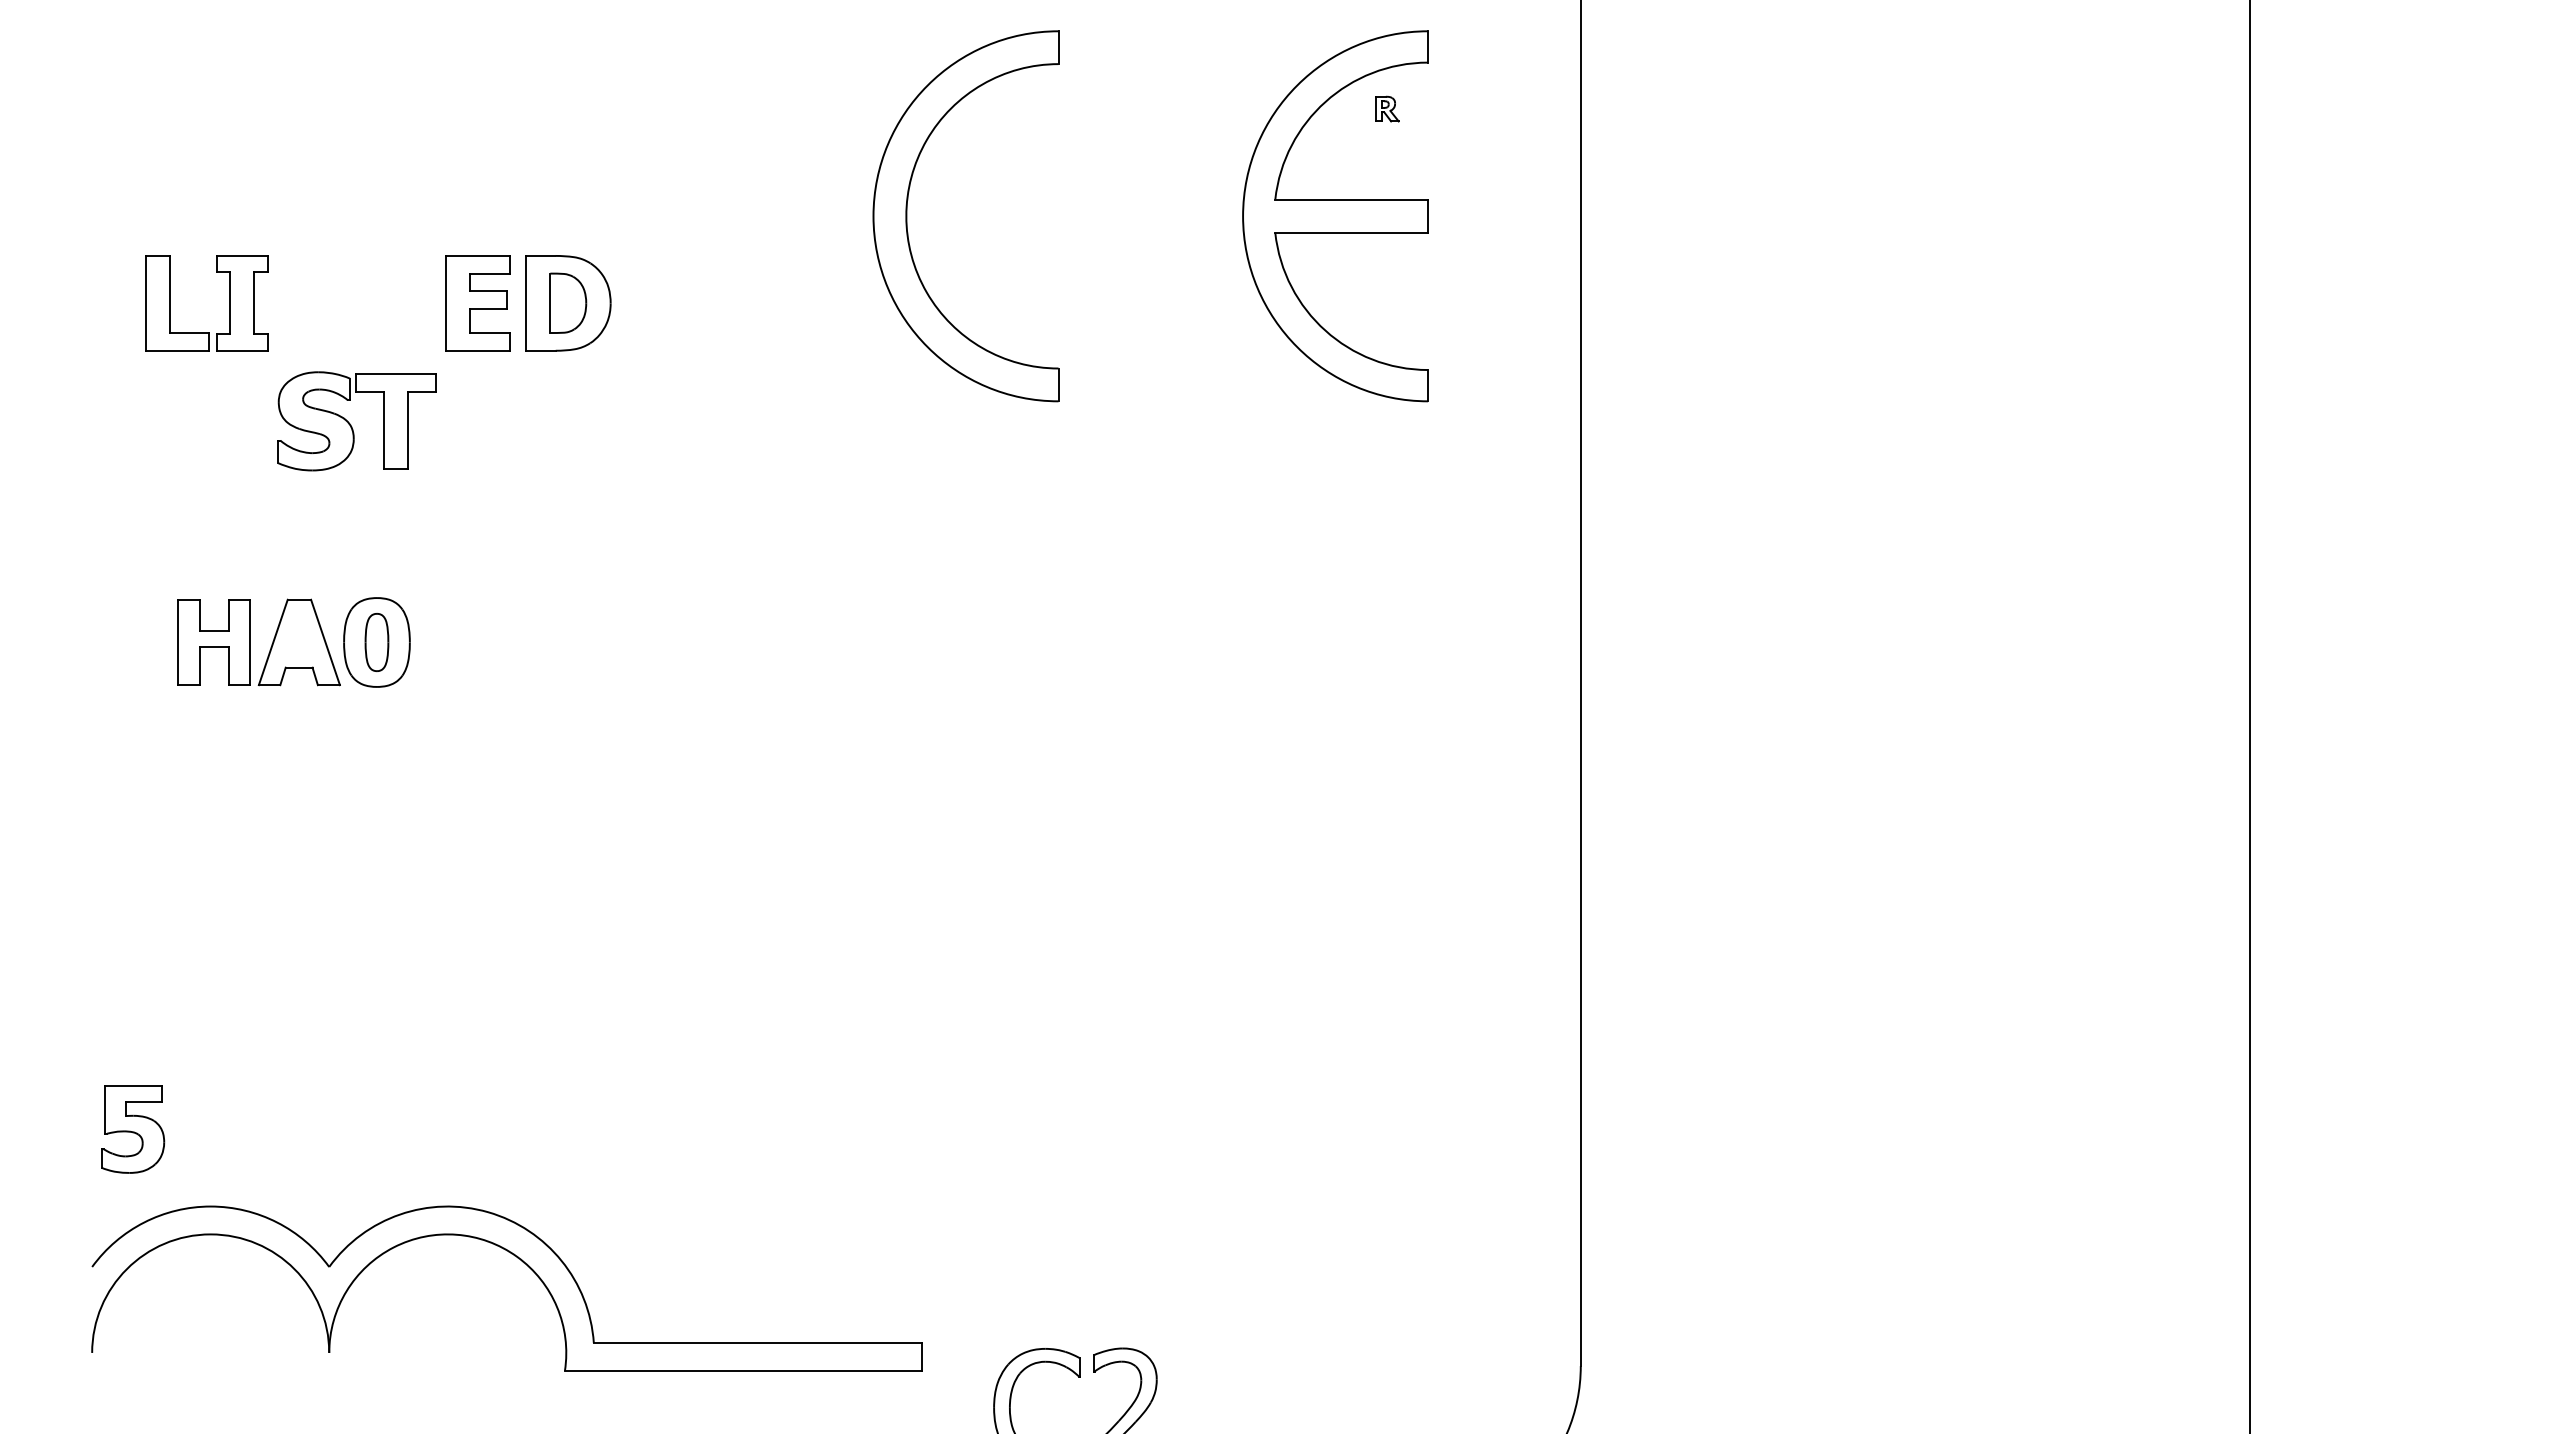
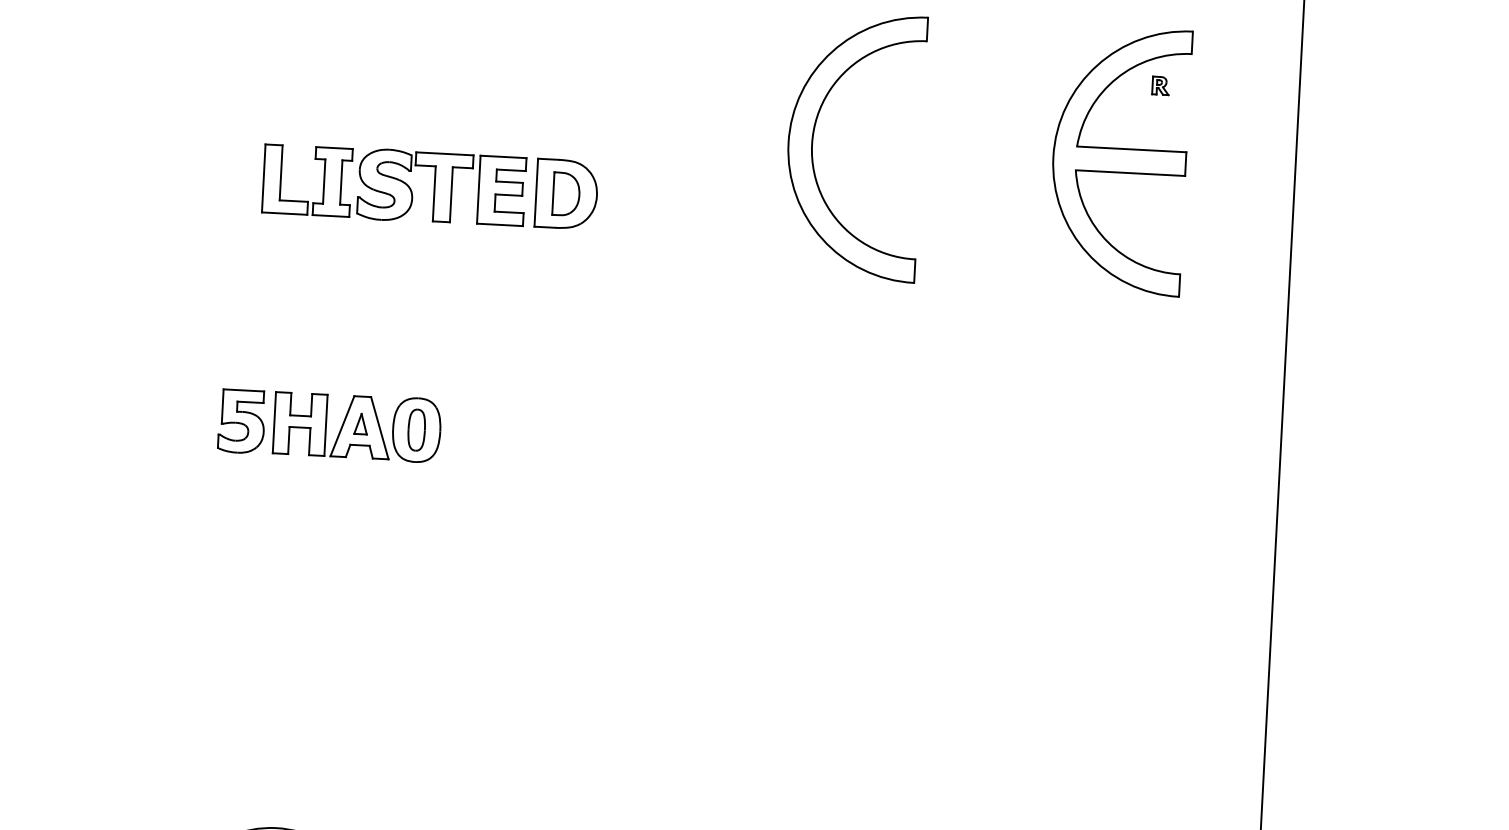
part: (350, 423) -> (410, 187), moved
part: (298, 638) -> (360, 424), added
part: (133, 1129) -> (242, 421), moved

